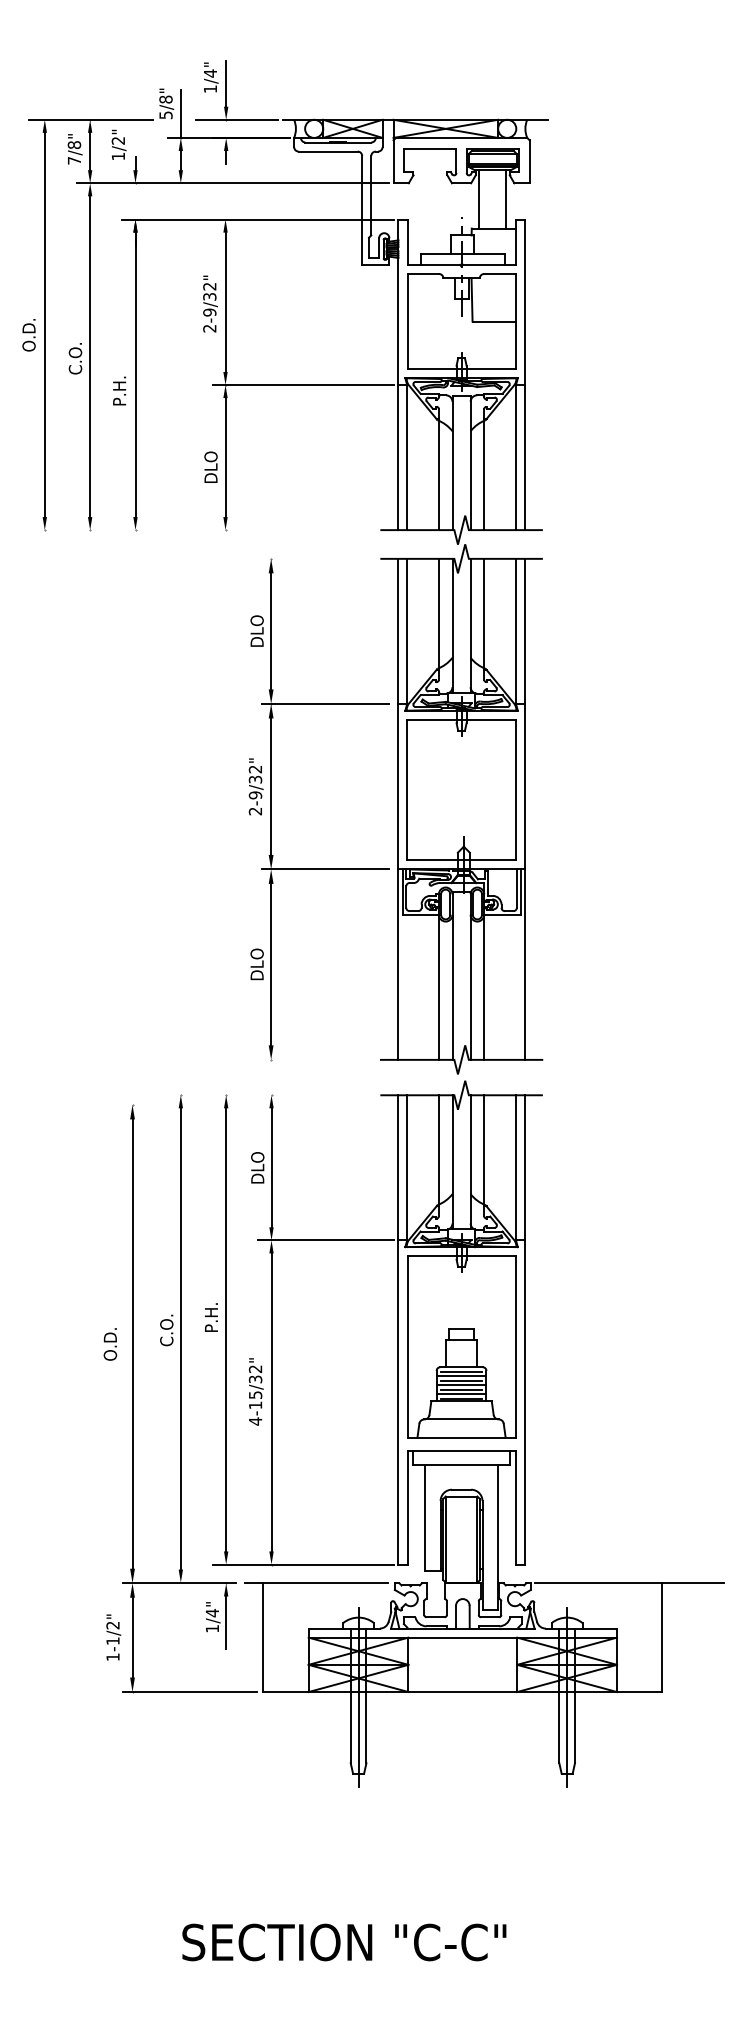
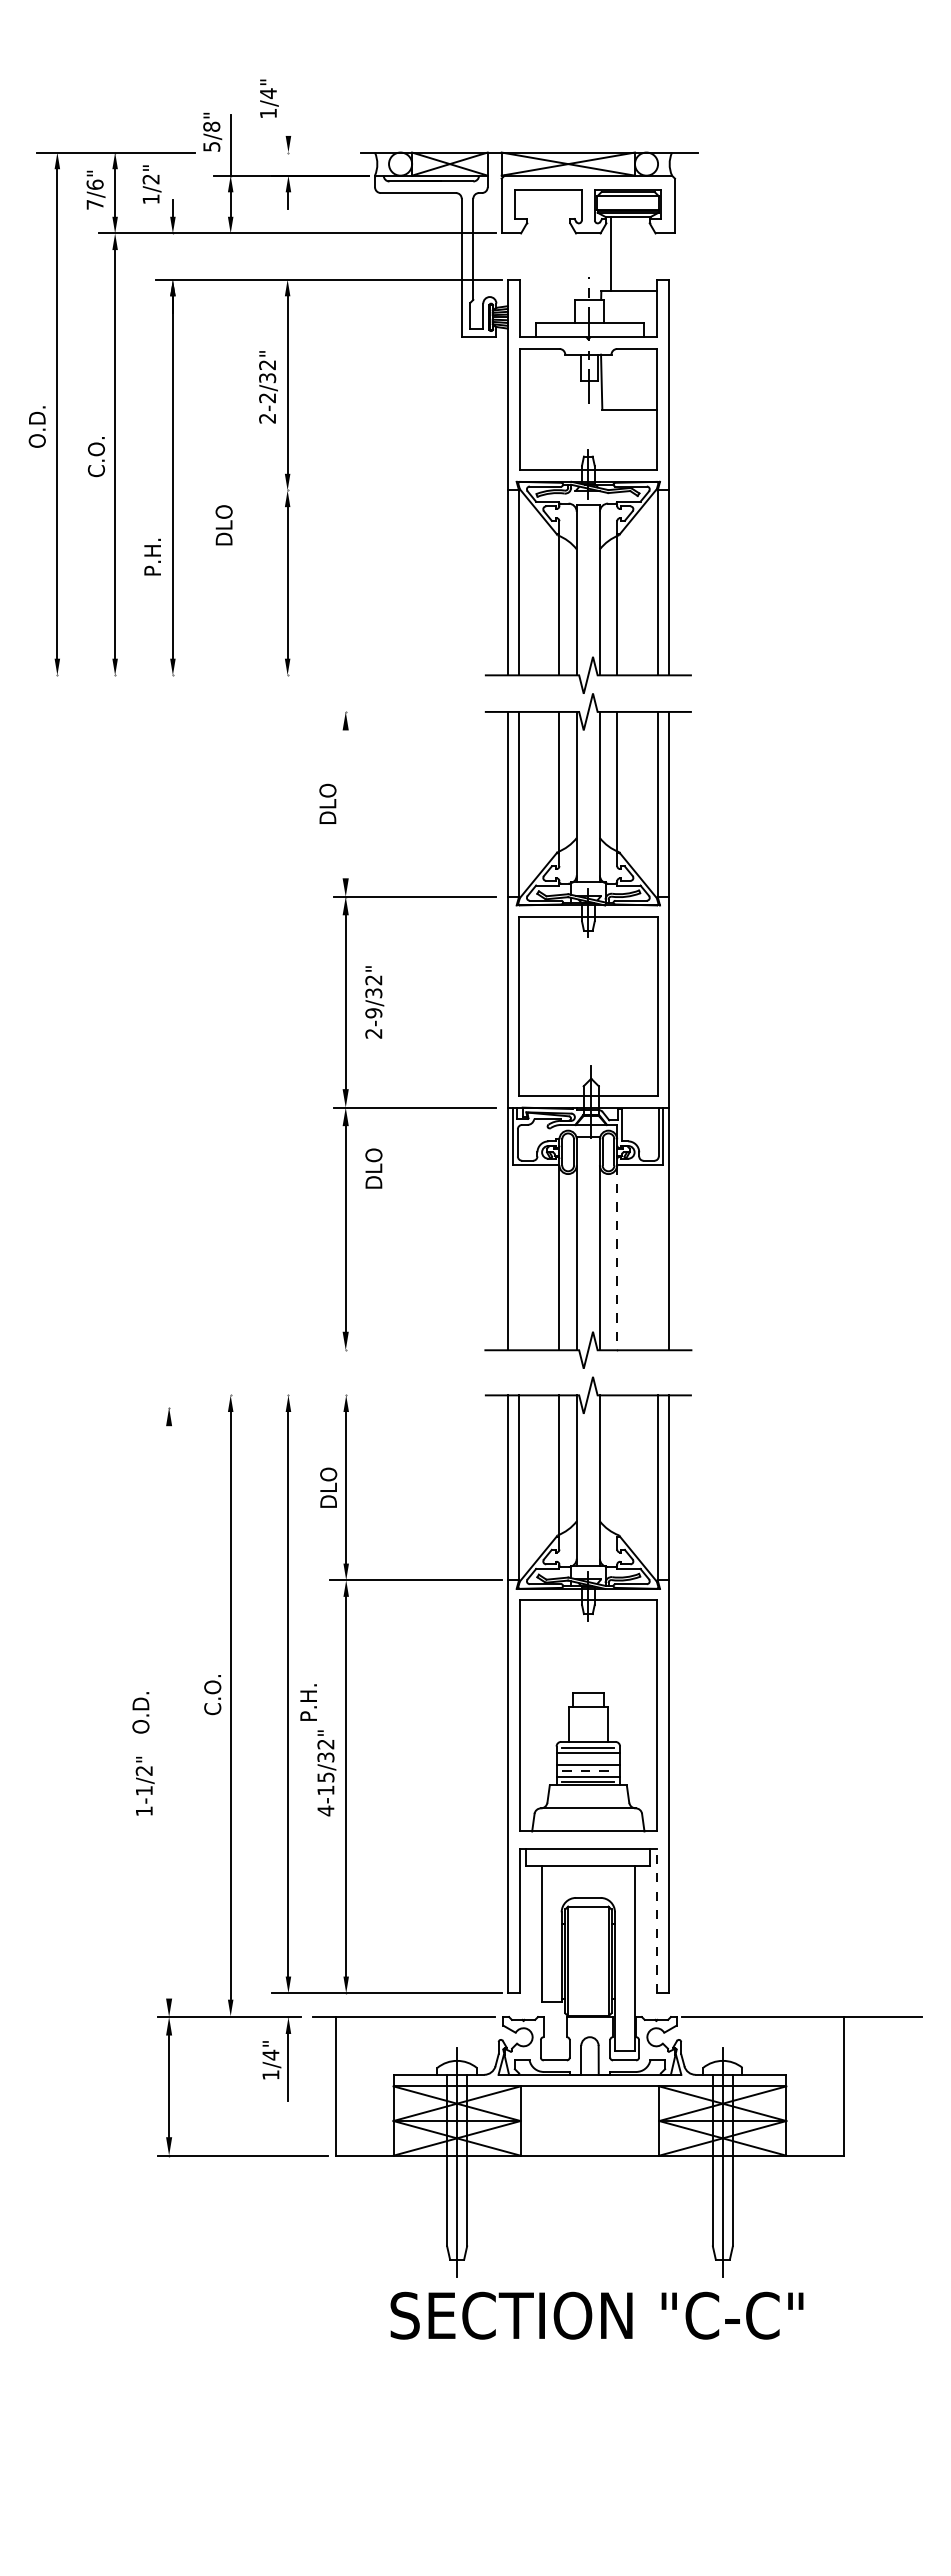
line: (226, 83) -> (288, 106), removed
line: (237, 119) -> (302, 152), removed
text: (73, 144) -> (94, 184), 7/8" -> 7/6"
line: (506, 199) -> (645, 254), removed
text: (209, 312) -> (267, 398), 2-9/32" -> 2-2/32"
line: (303, 385) -> (387, 490), removed
text: (119, 390) -> (152, 556), moved
text: (210, 467) -> (223, 525), moved
line: (270, 631) -> (345, 804), removed
text: (256, 786) -> (374, 1002), moved
text: (256, 964) -> (373, 1168), moved
line: (484, 987) -> (617, 1258), solid -> dashed
line: (484, 1149) -> (617, 1464), removed
text: (211, 1317) -> (308, 1702), moved
line: (132, 1344) -> (169, 1712), removed
line: (461, 1381) -> (588, 1759), removed
line: (461, 1389) -> (588, 1770), solid -> dashed
line: (515, 1507) -> (657, 1920), solid -> dashed
text: (113, 1636) -> (144, 1785), moved
text: (343, 1942) -> (596, 2315), moved

